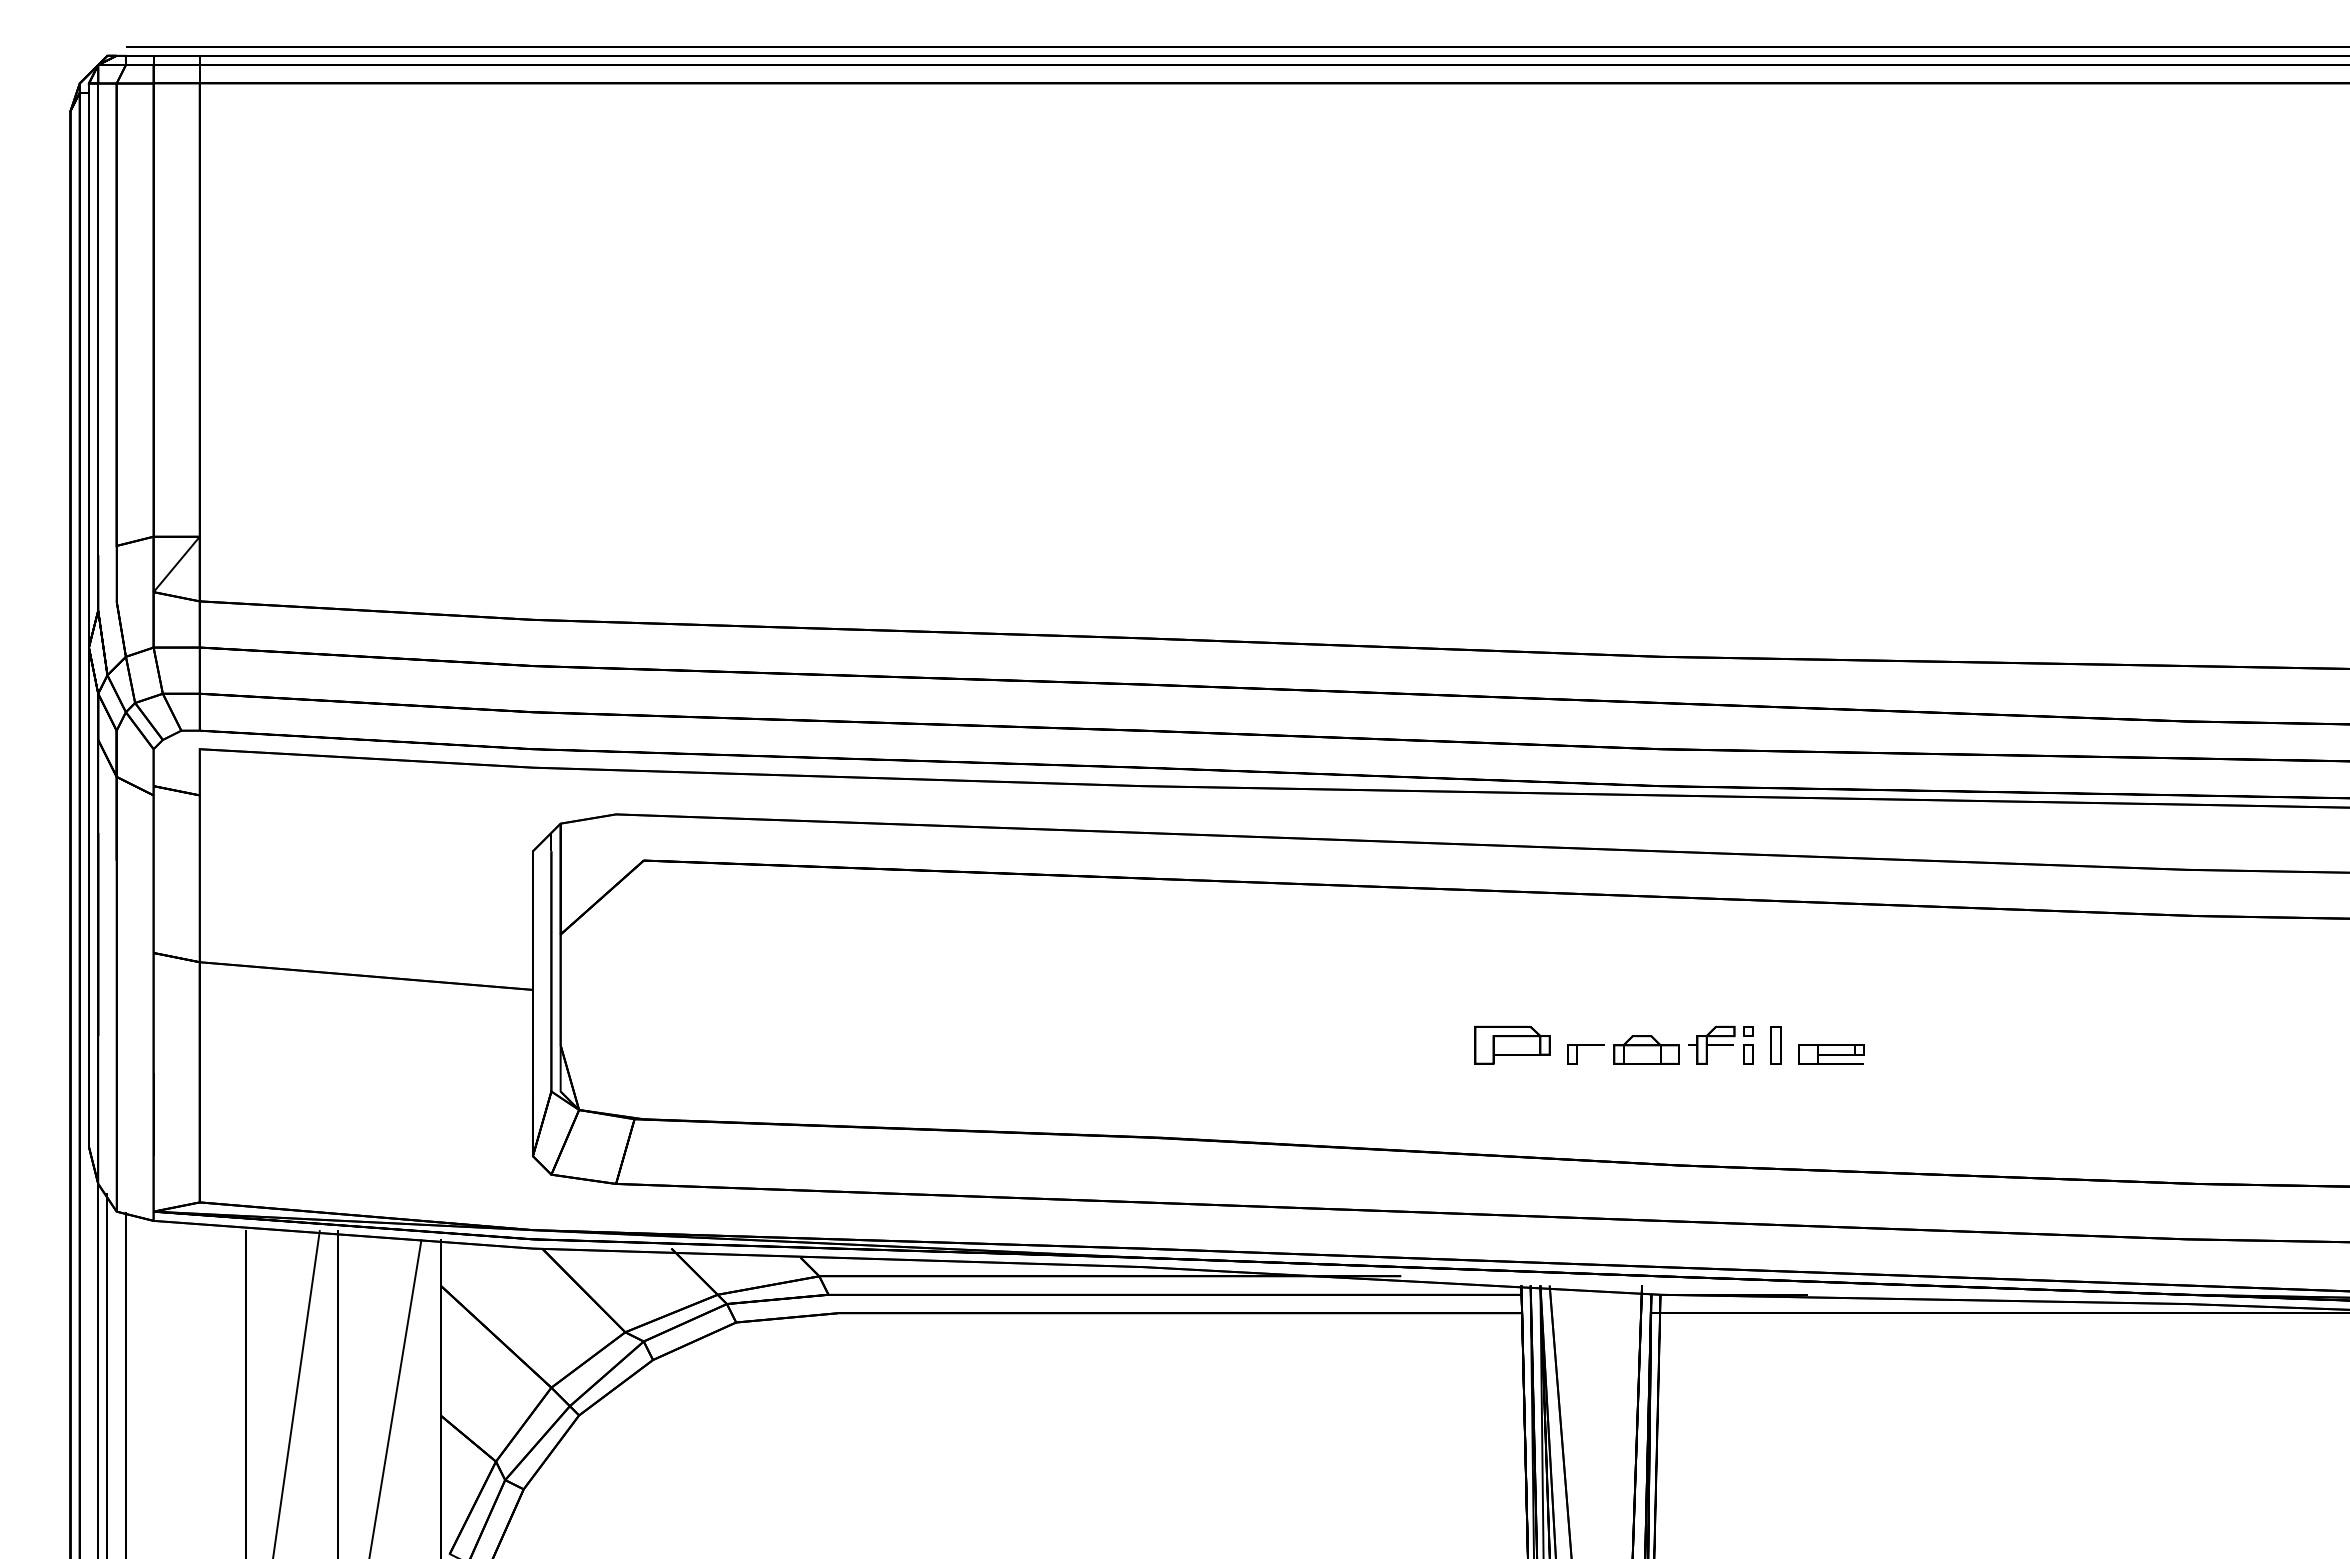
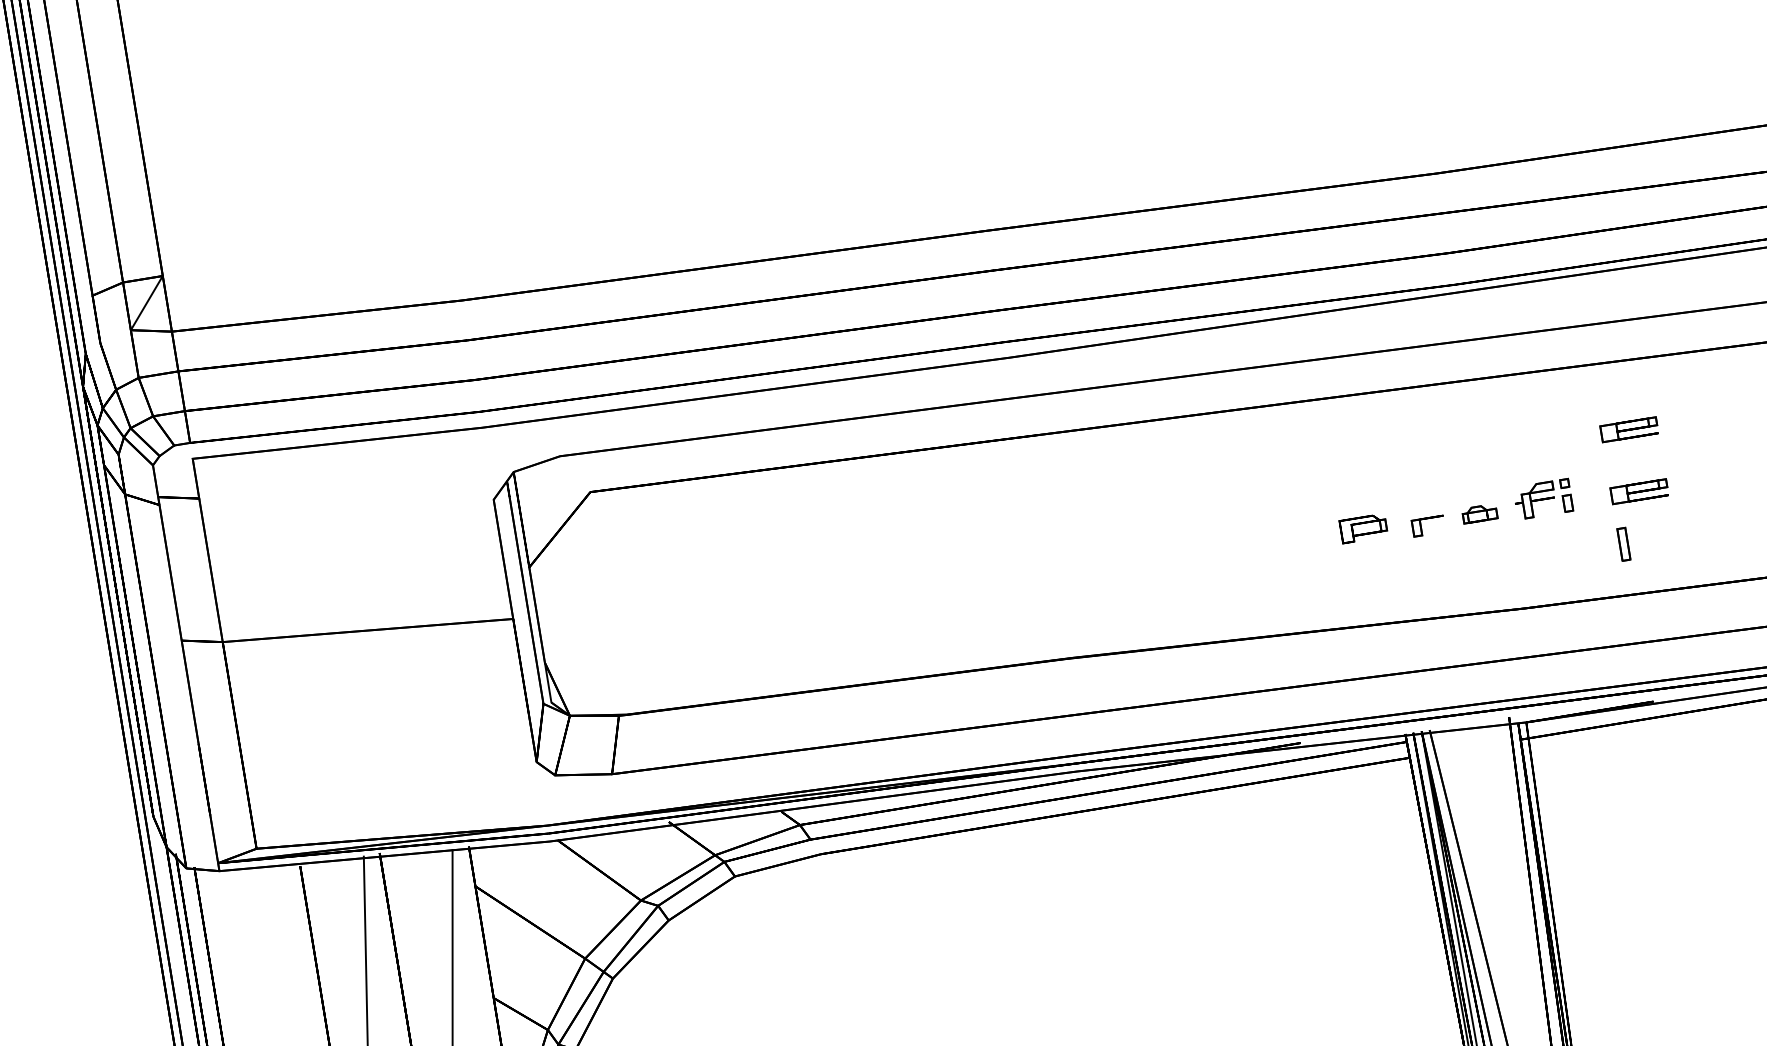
part: (1831, 982) -> (1629, 429), added
part: (1512, 1044) -> (1363, 527), size x0.7
part: (1775, 1045) -> (1623, 544), moved
part: (1646, 1049) -> (1479, 513), size x0.6

